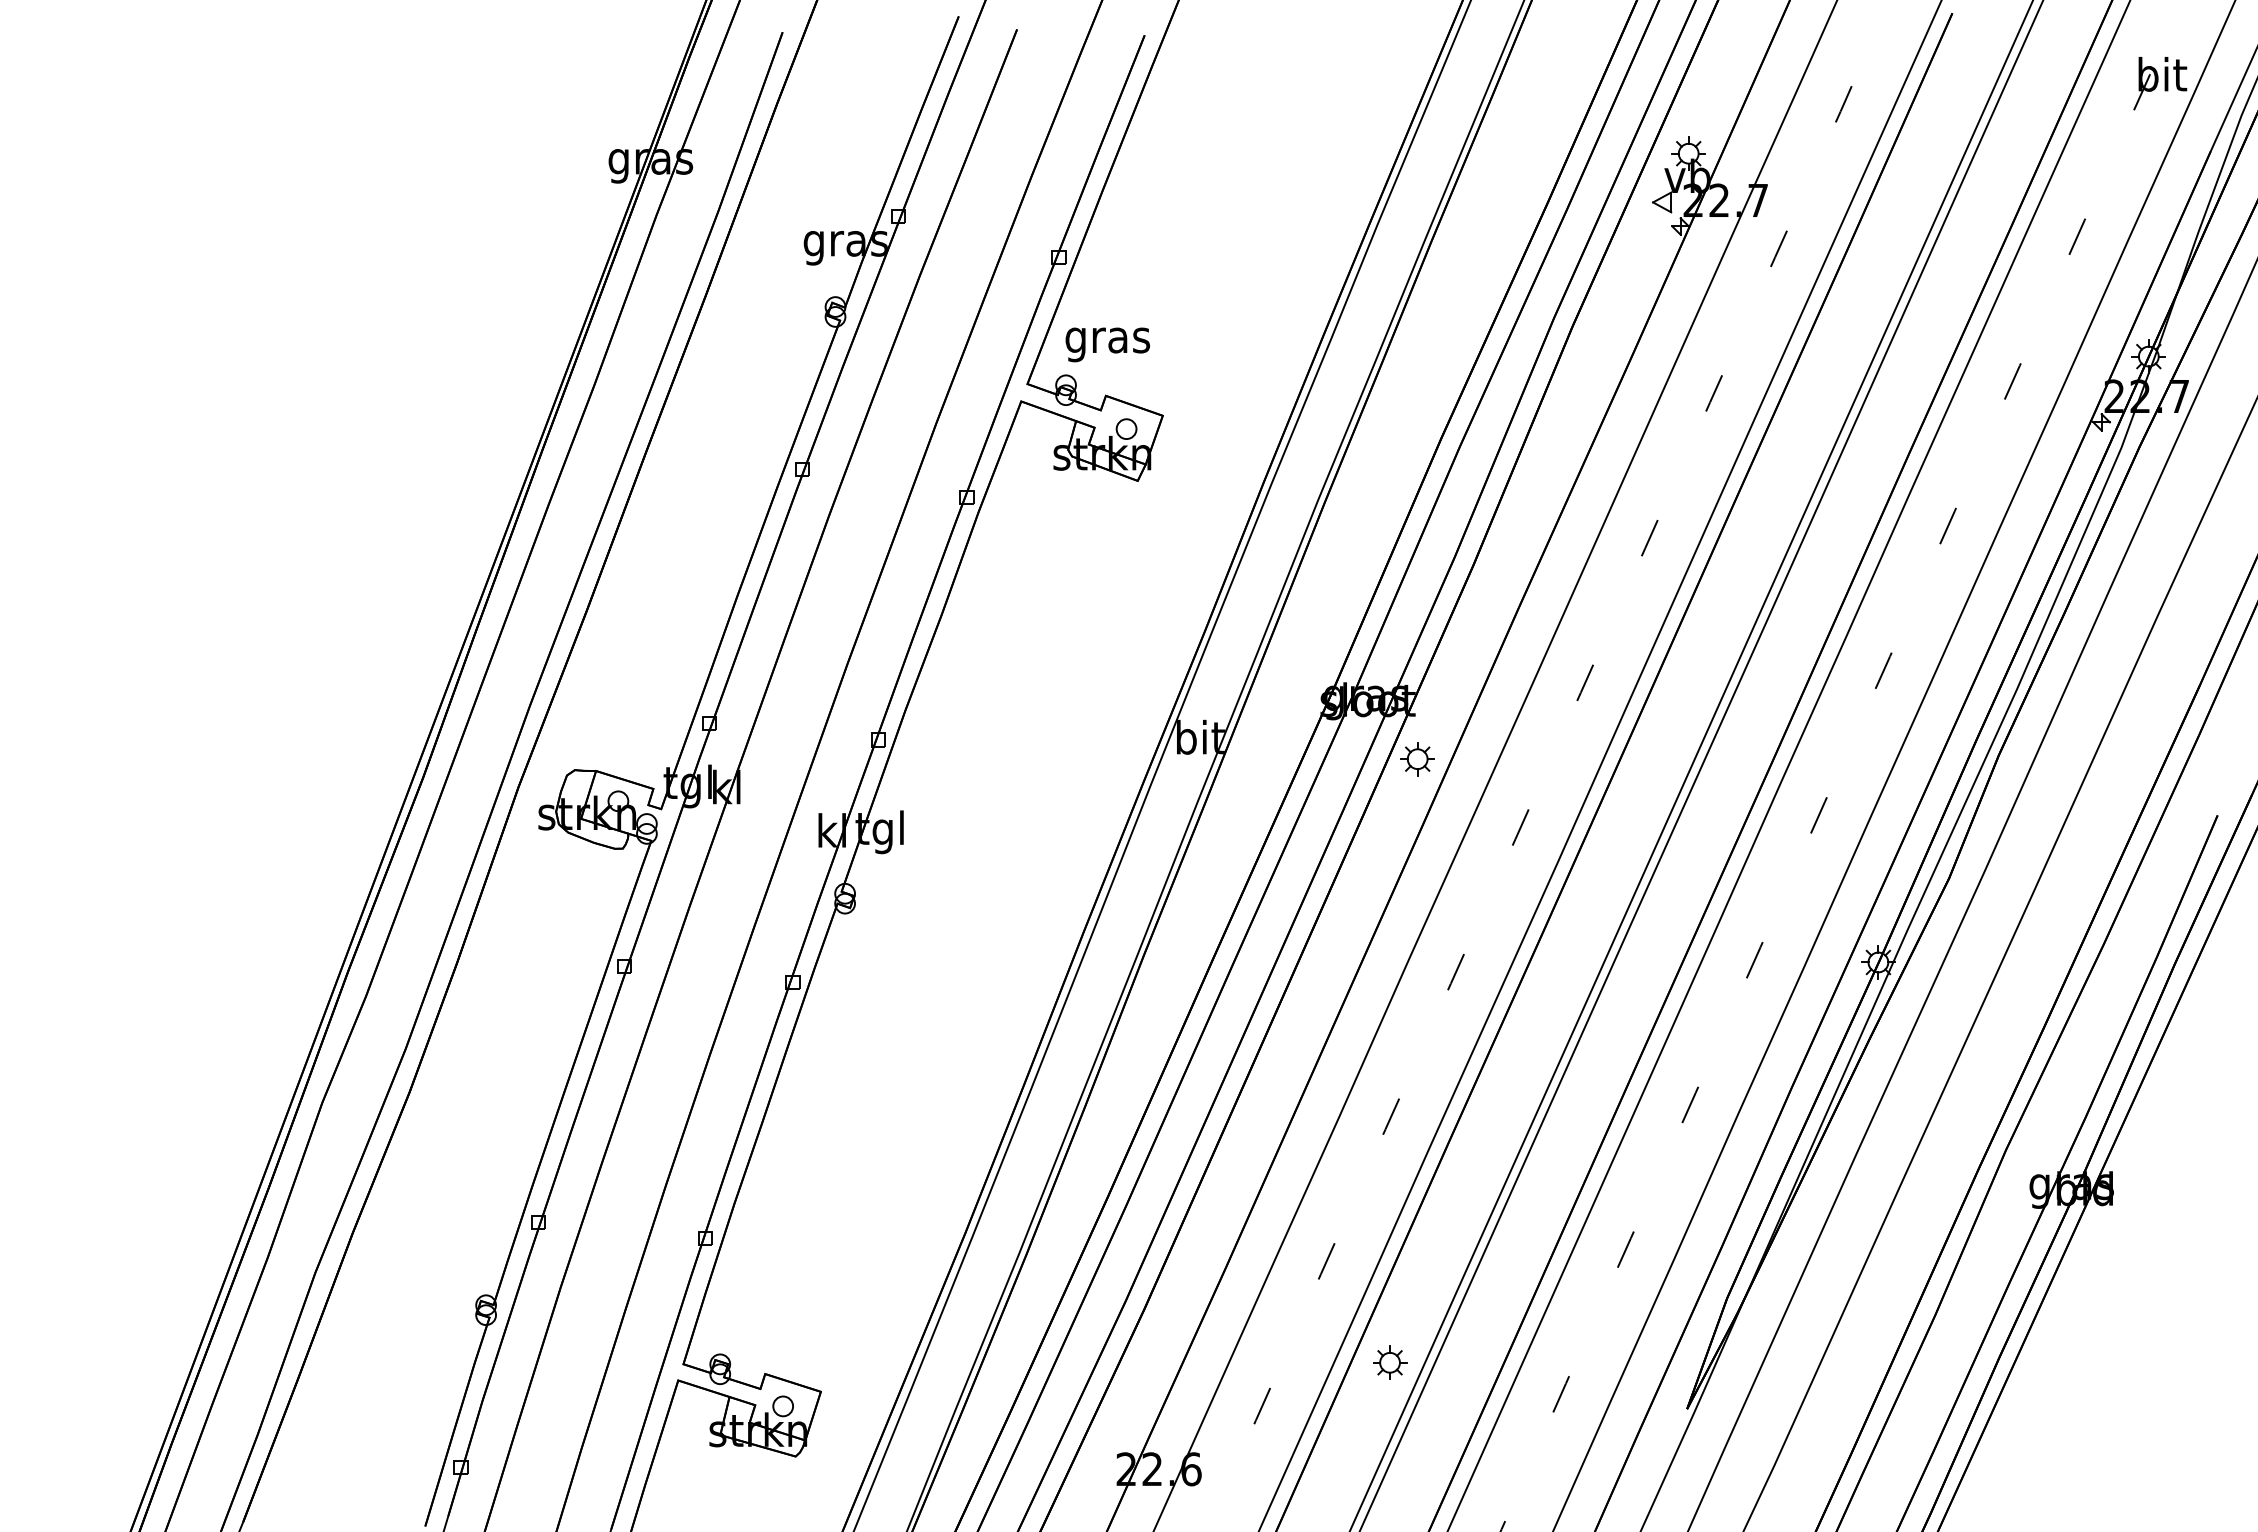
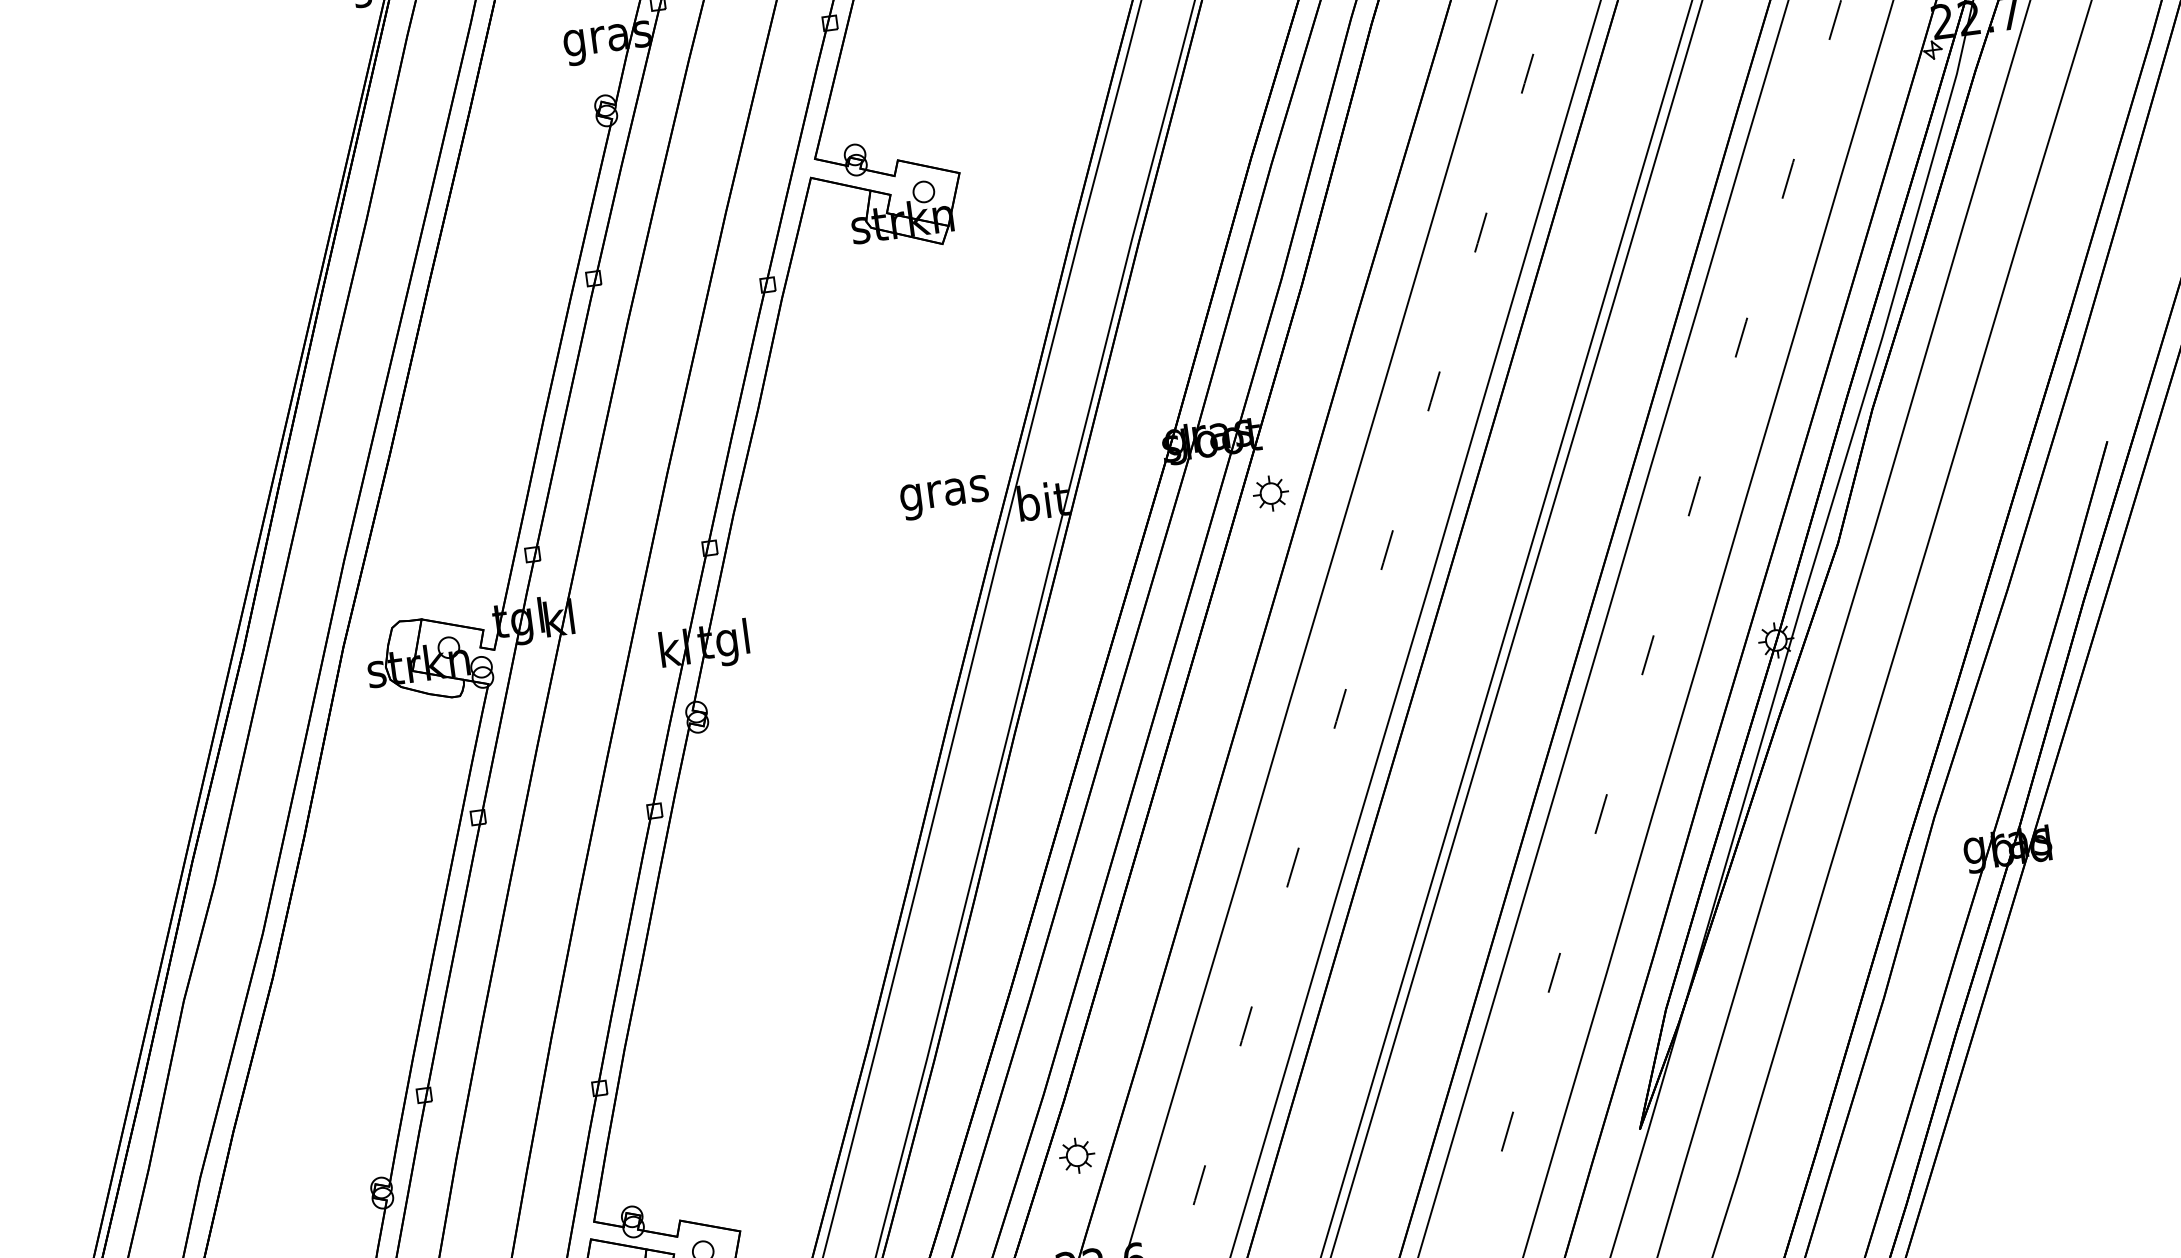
text: (1107, 344) -> (944, 497), moved
part: (1390, 1362) -> (1077, 1155), moved

